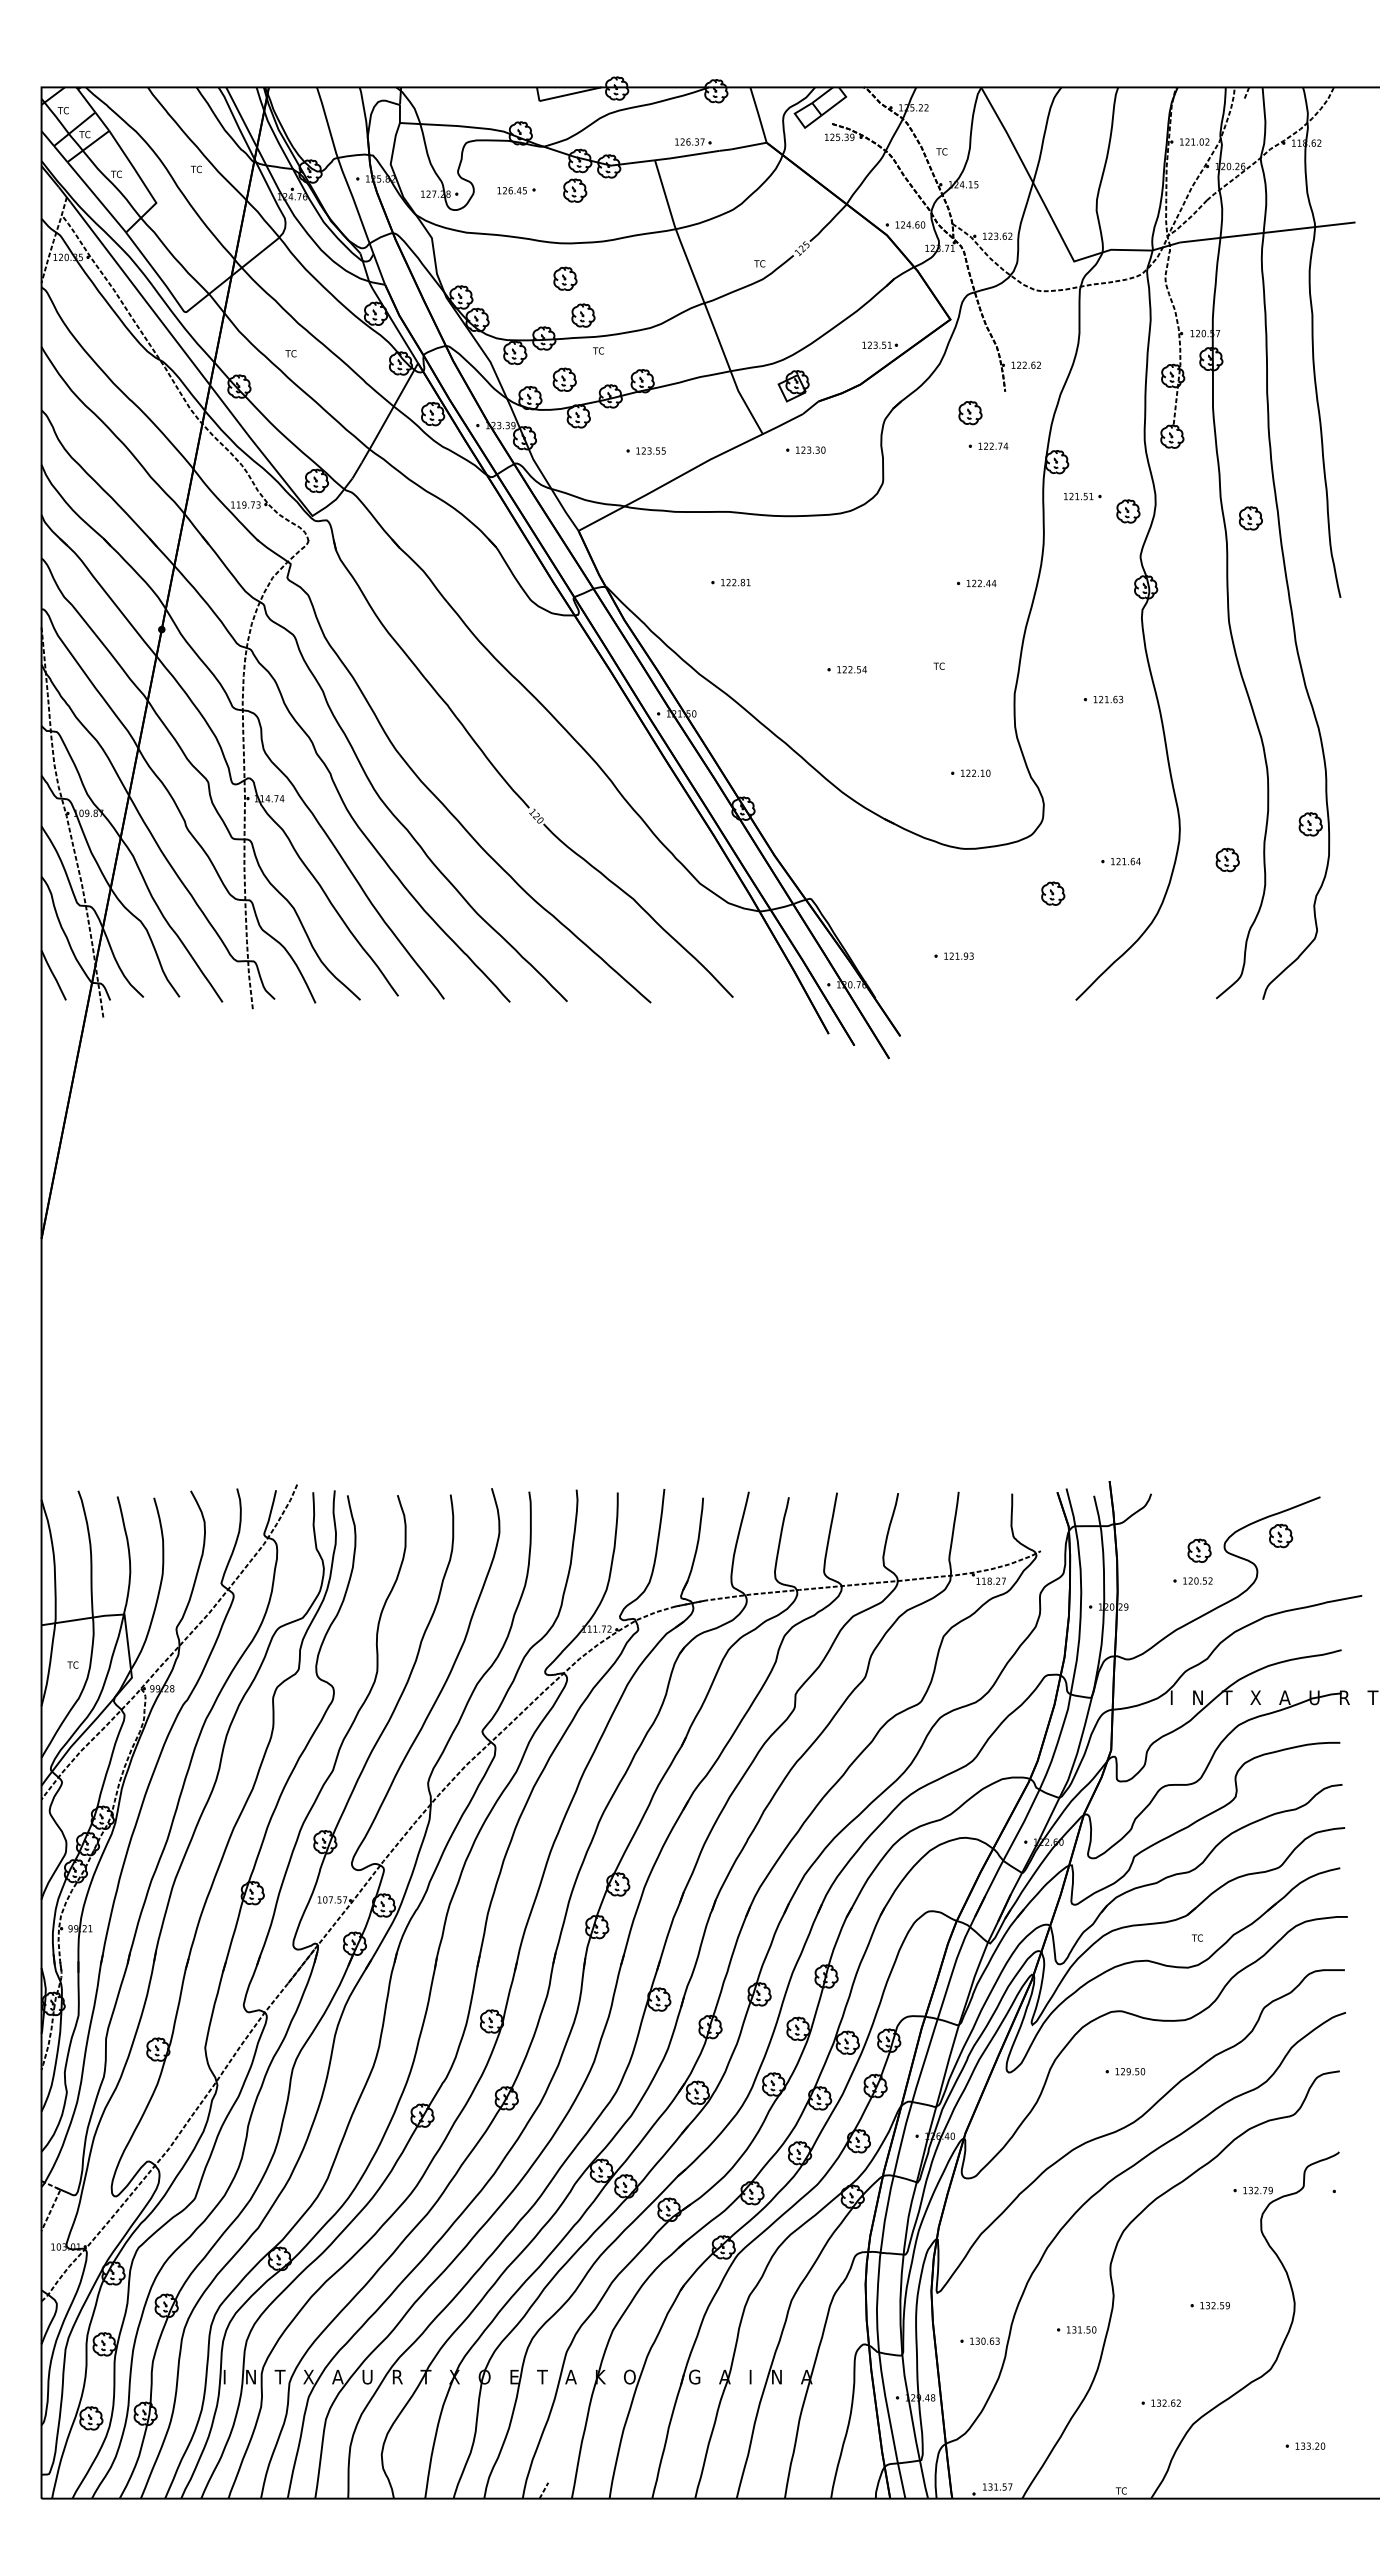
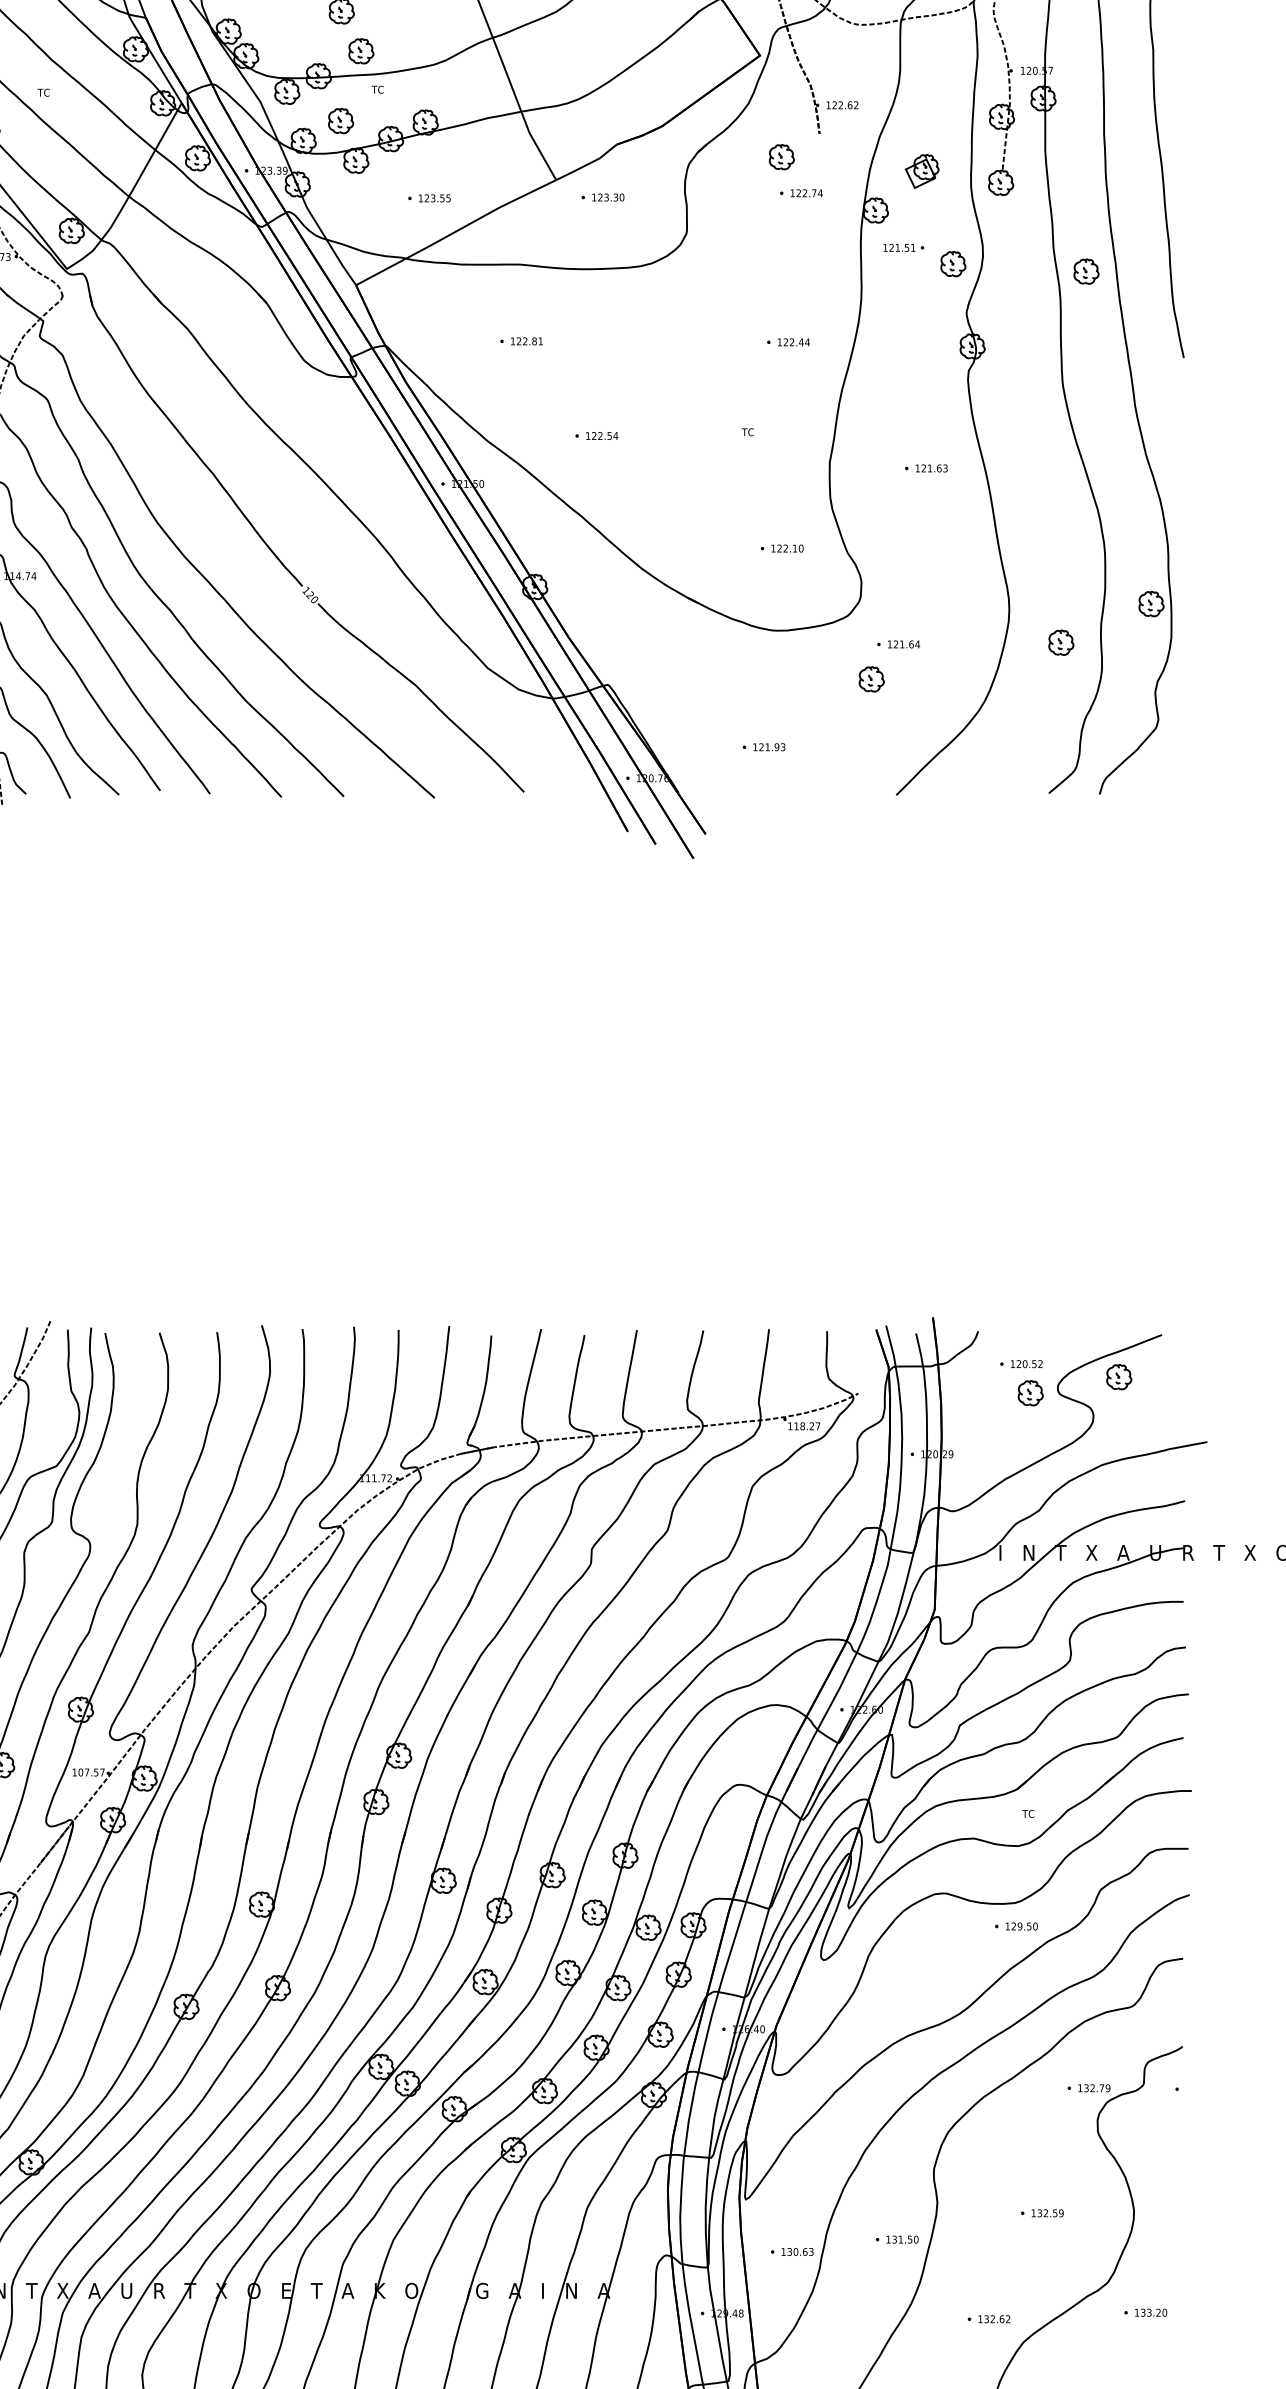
part: (879, 344) -> (682, 82), removed
part: (793, 386) -> (921, 171), moved
part: (846, 669) -> (596, 435), moved
part: (1120, 861) -> (898, 644), moved
part: (1192, 1580) -> (1020, 1363), moved
part: (1125, 2071) -> (1016, 1926), moved
part: (1305, 2445) -> (1145, 2311), moved

